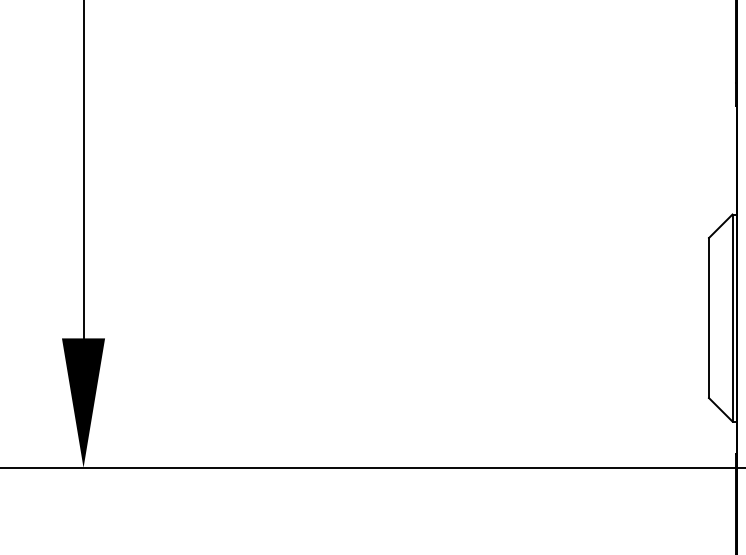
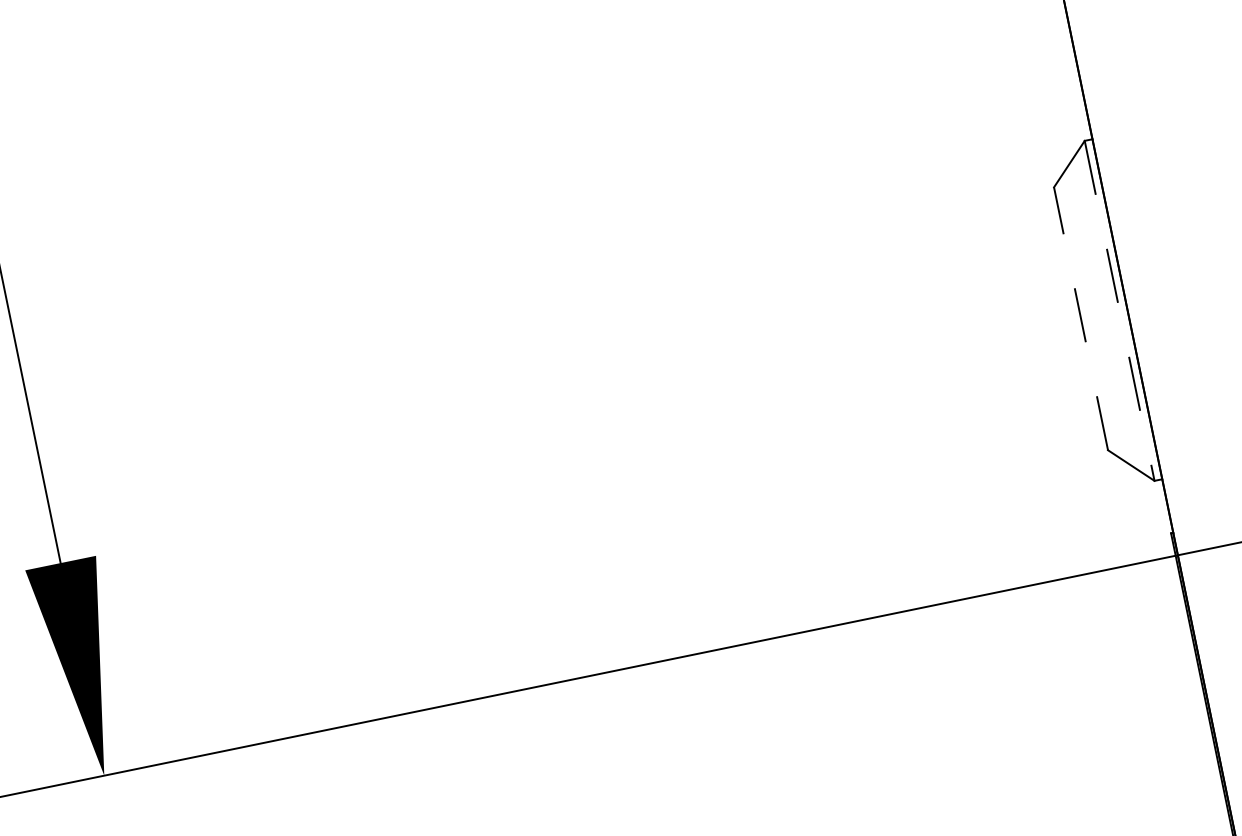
line: (709, 317) -> (1081, 317), solid -> dashed
line: (732, 318) -> (1119, 311), solid -> dashed

